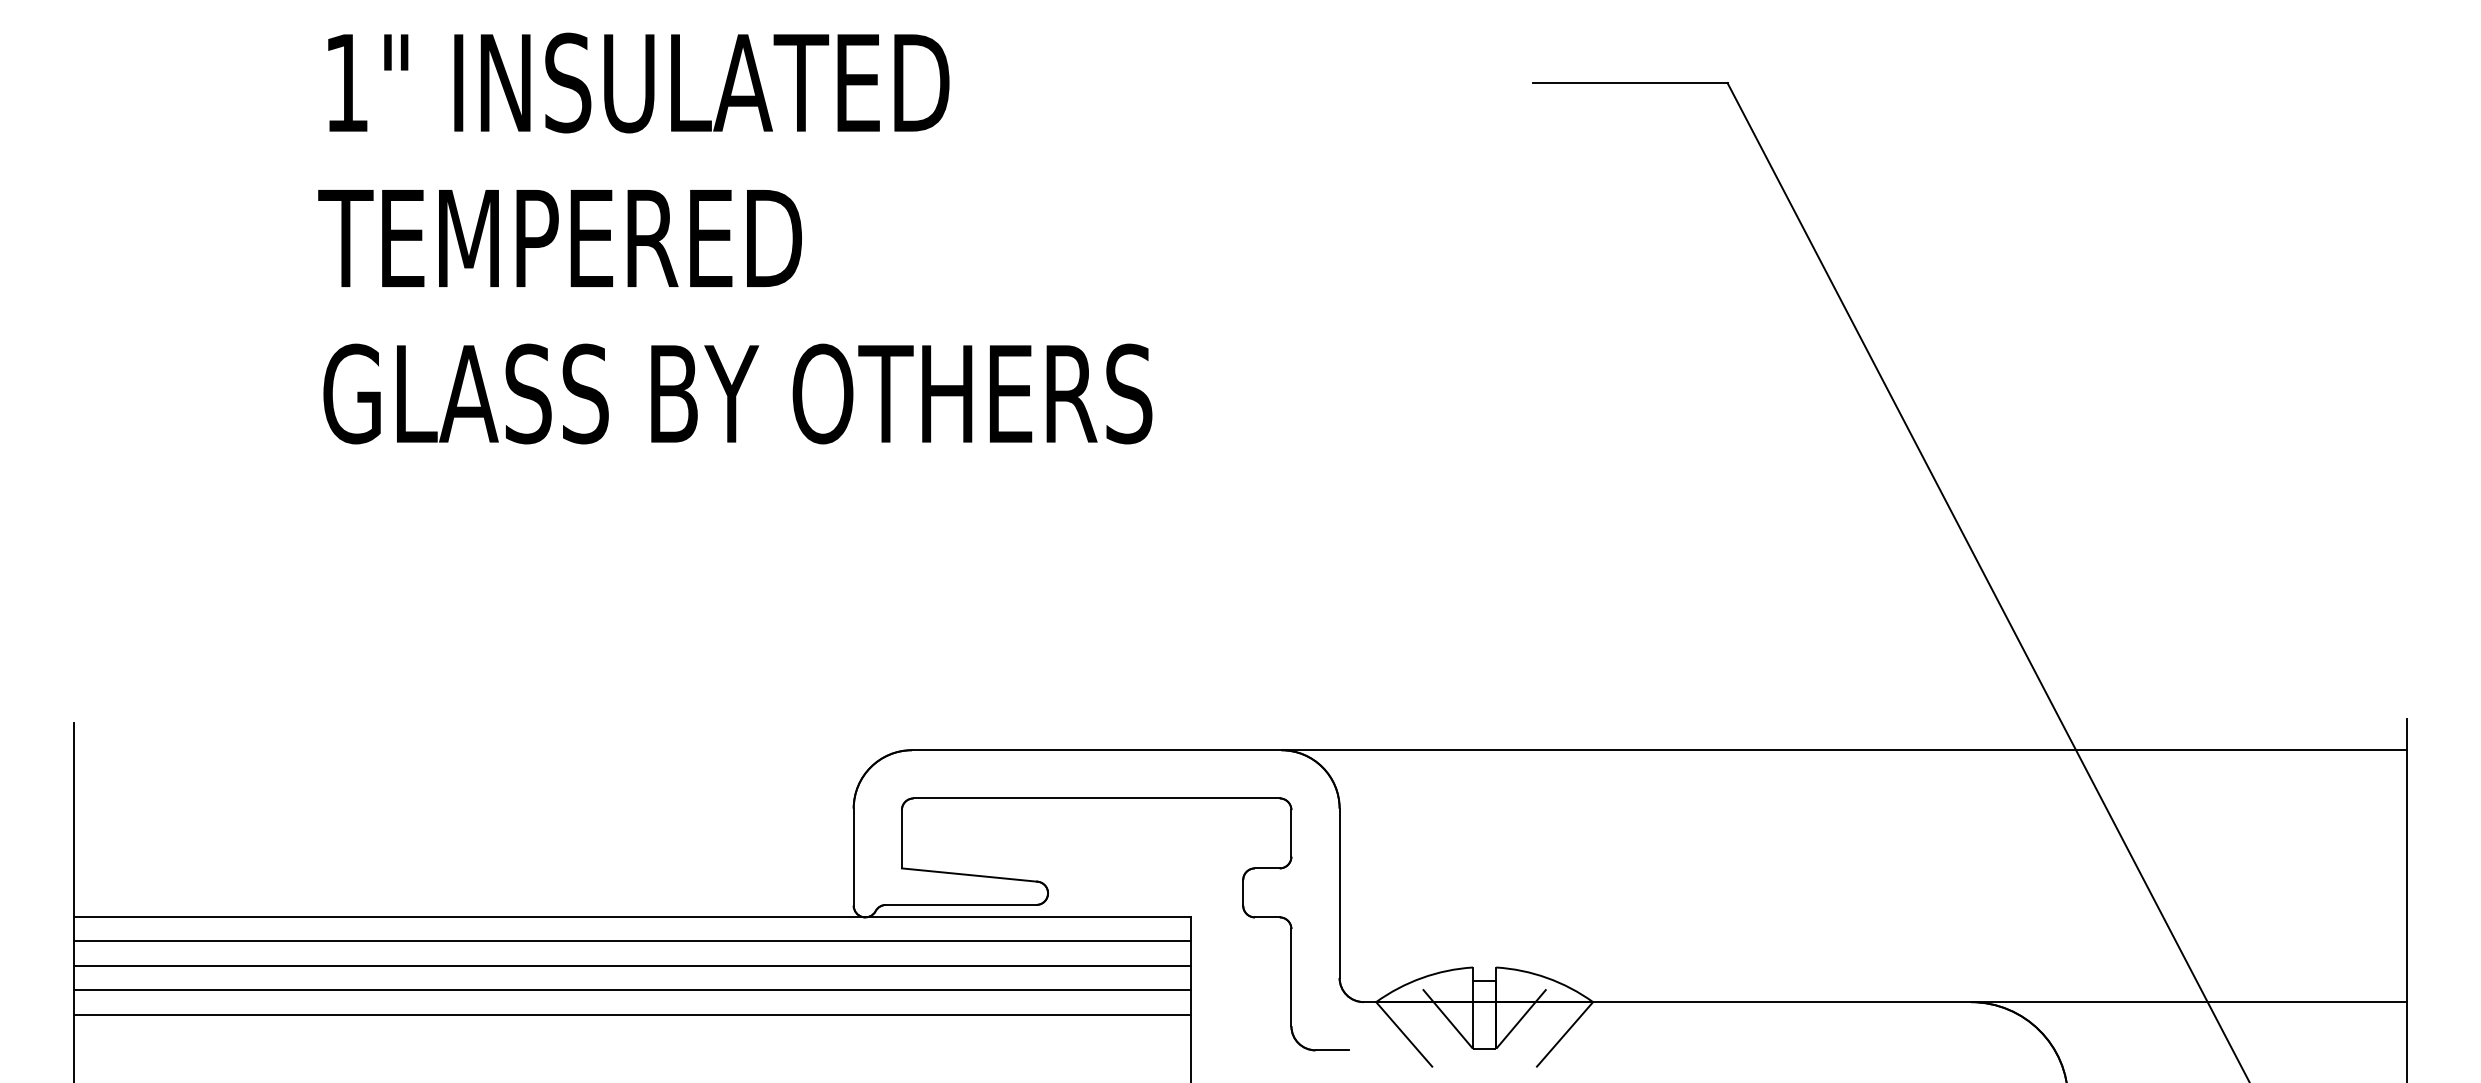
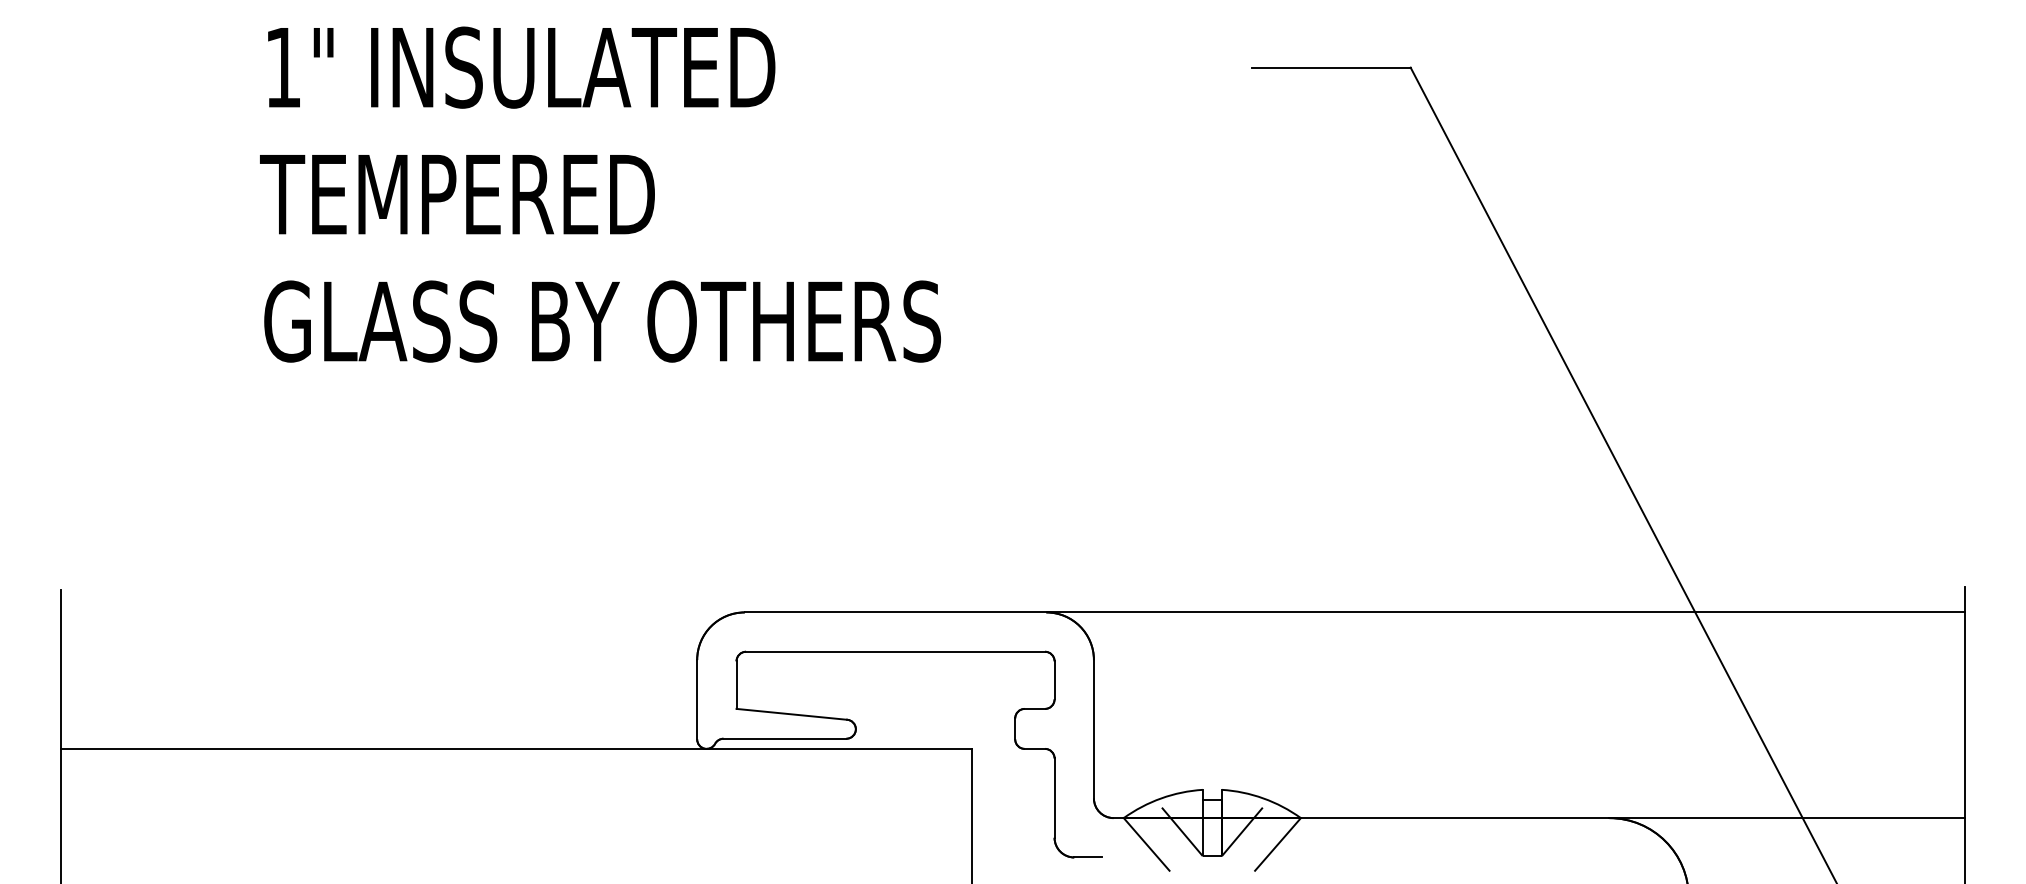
line: (632, 941) -> (516, 768), removed
line: (632, 965) -> (516, 788), removed
line: (632, 989) -> (516, 807), removed
line: (632, 1014) -> (516, 828), removed

